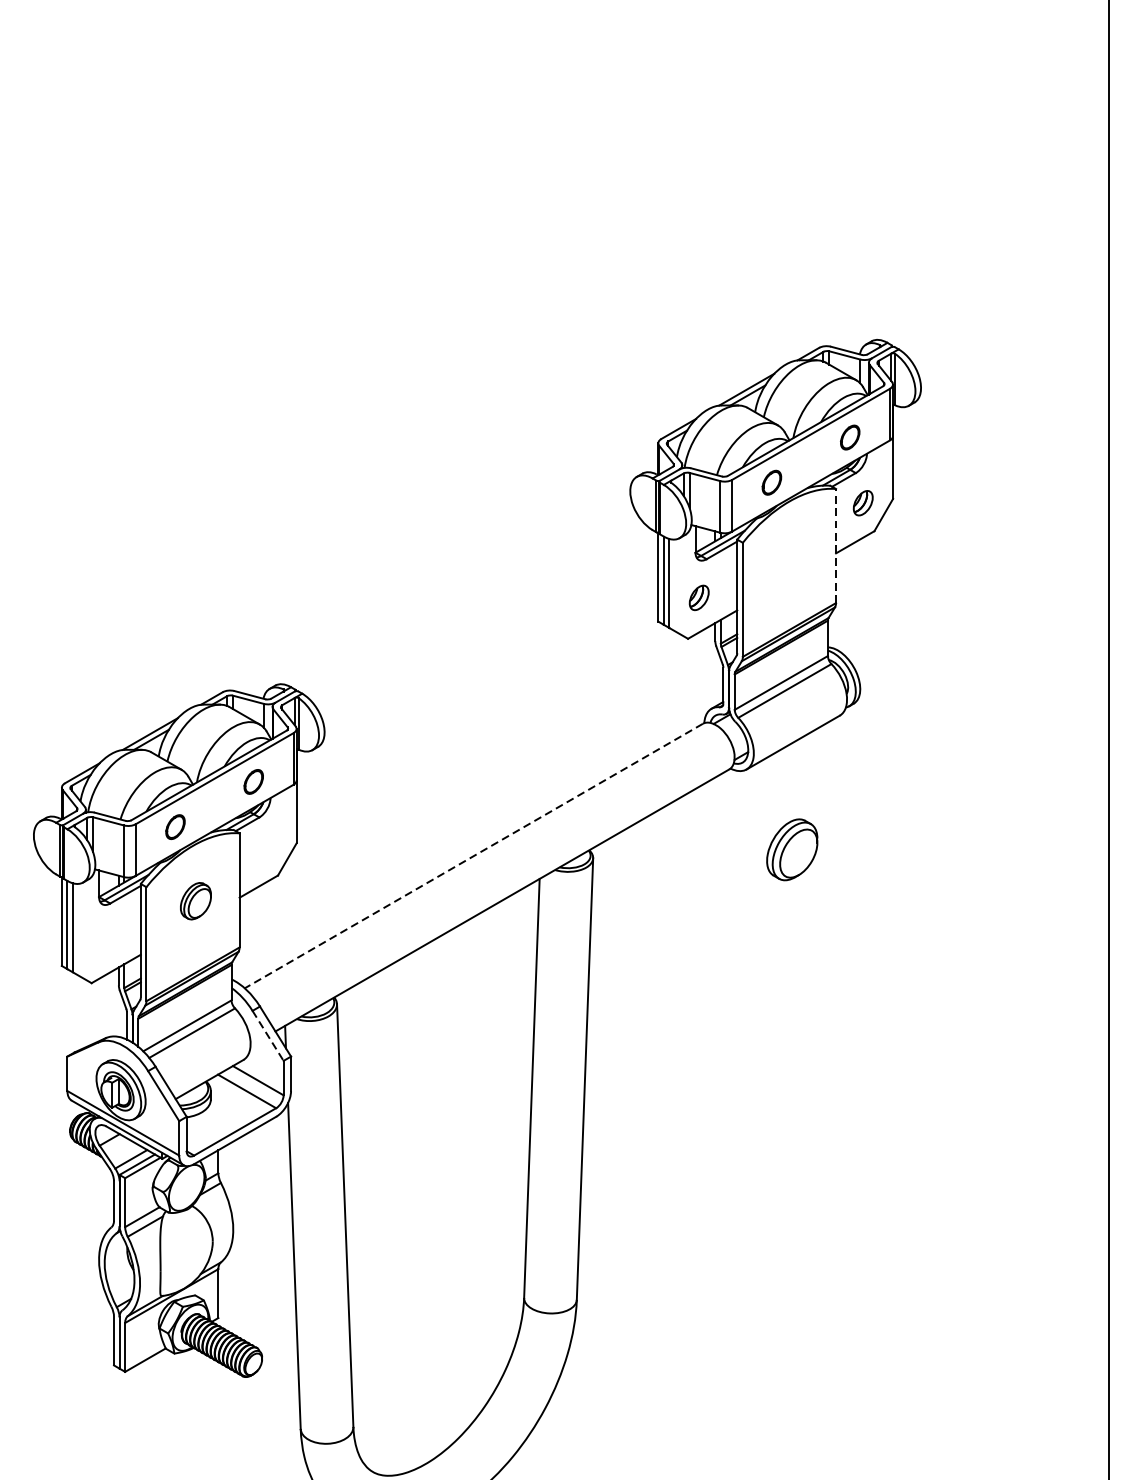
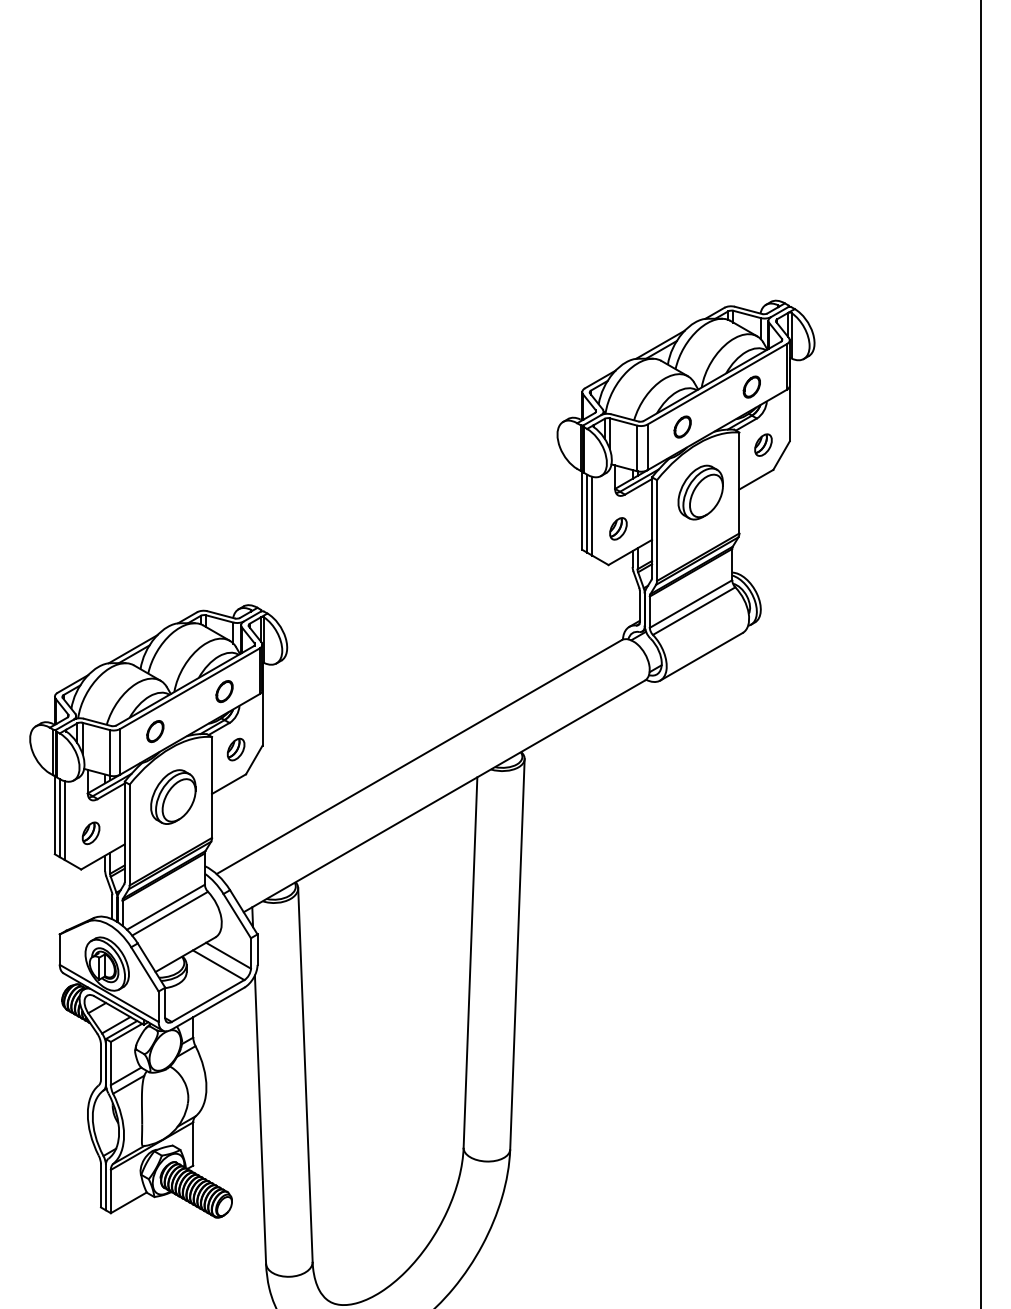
line: (836, 545) -> (739, 482), dashed -> solid
part: (266, 847) -> (235, 749), added
part: (792, 849) -> (700, 492), moved
line: (474, 856) -> (419, 757), dashed -> solid
part: (196, 900) -> (173, 796), size x1.67
part: (102, 942) -> (90, 833), added
line: (268, 1036) -> (237, 916), dashed -> solid

